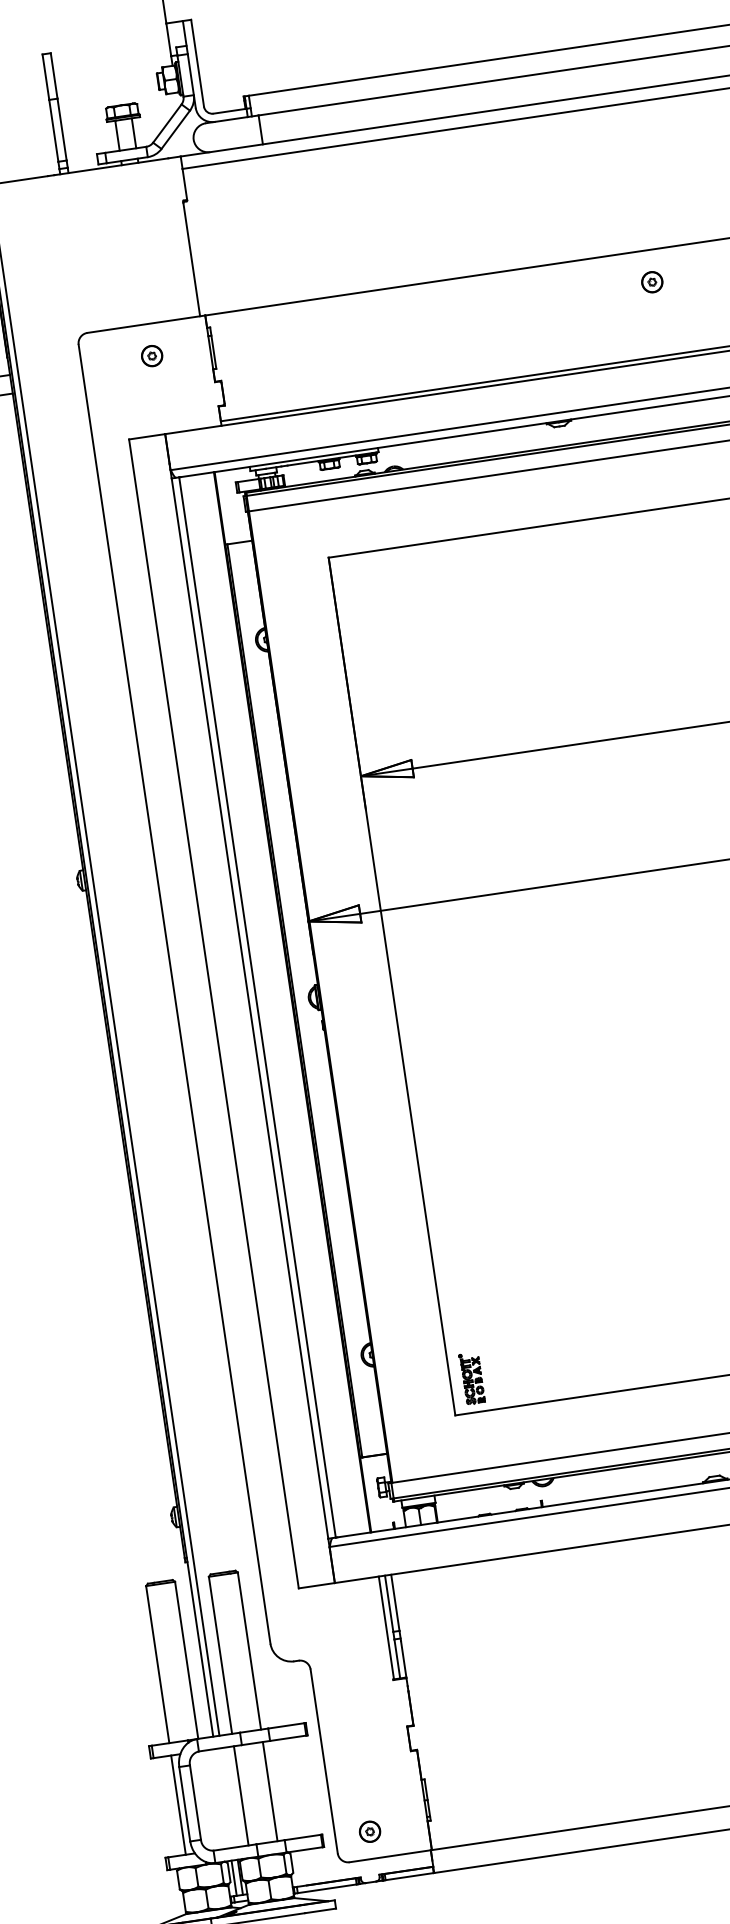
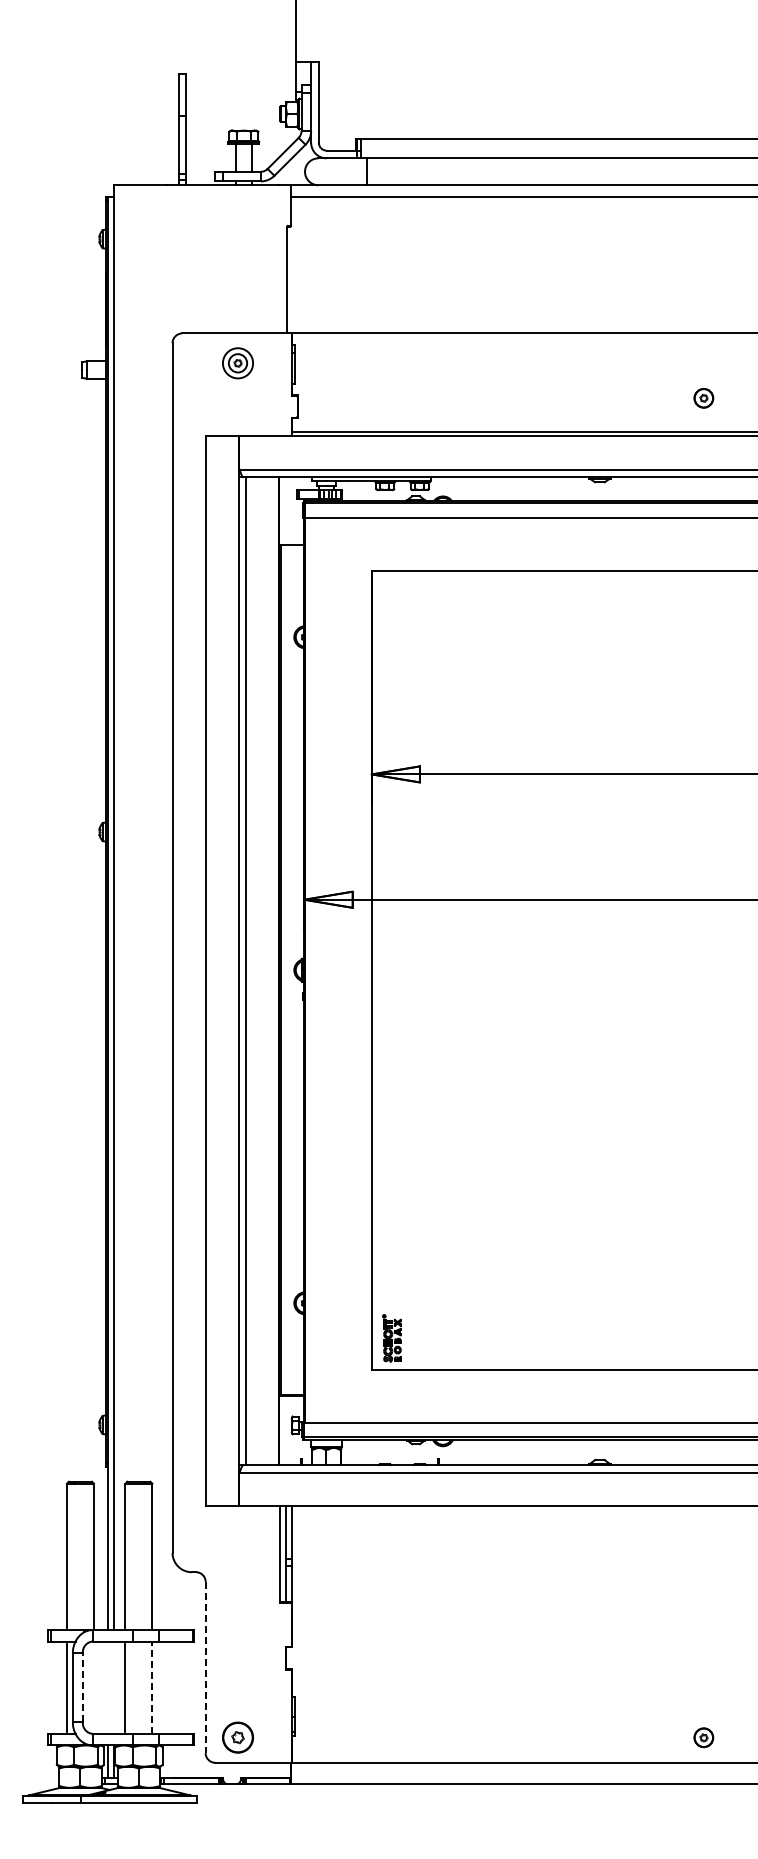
part: (651, 282) -> (703, 398), moved
circle: (151, 355) -> (237, 362), size x1.6
line: (323, 1761) -> (205, 1667), solid -> dashed
line: (270, 1791) -> (152, 1687), solid -> dashed
line: (195, 1802) -> (82, 1687), solid -> dashed
part: (369, 1831) -> (237, 1737), size x1.6

